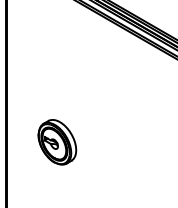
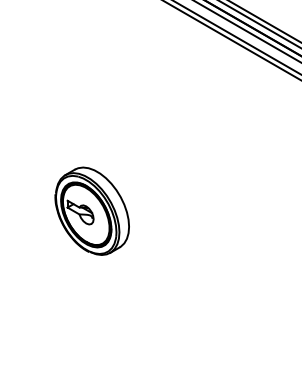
part: (57, 142) -> (92, 211), moved

